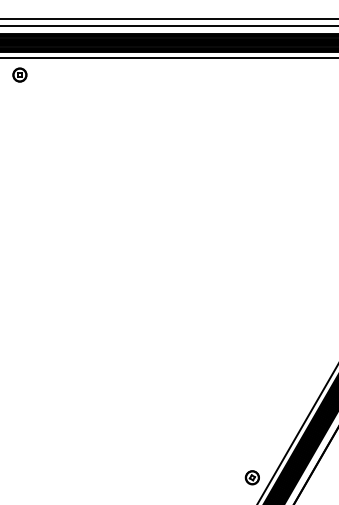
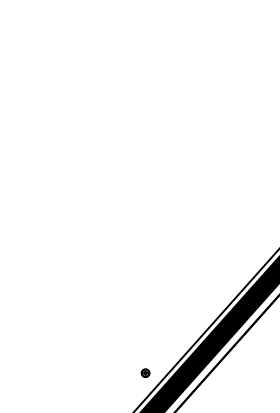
part: (251, 477) -> (144, 372), size x0.6

